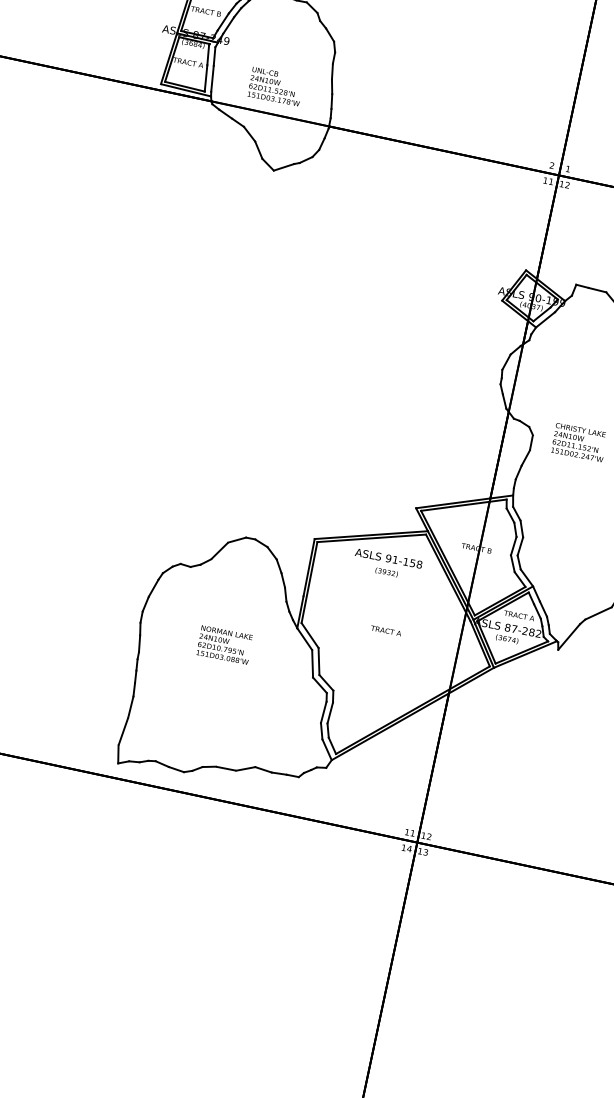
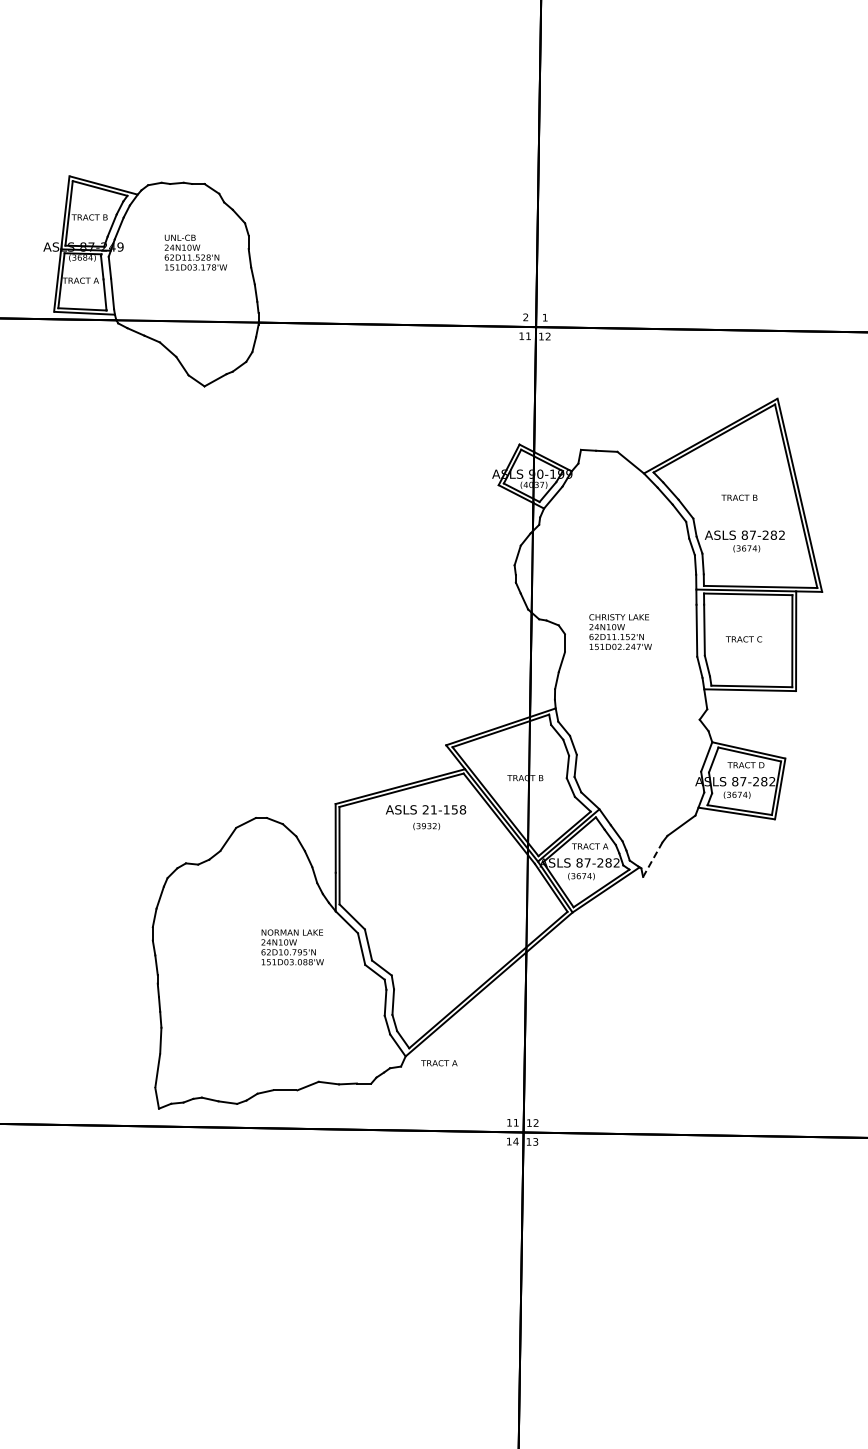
text: (275, 86) -> (195, 252), moved
text: (388, 558) -> (425, 809), 91-158 -> 21-158
text: (386, 631) -> (439, 1063), moved
line: (568, 636) -> (652, 859), solid -> dashed
text: (224, 645) -> (292, 947), moved

